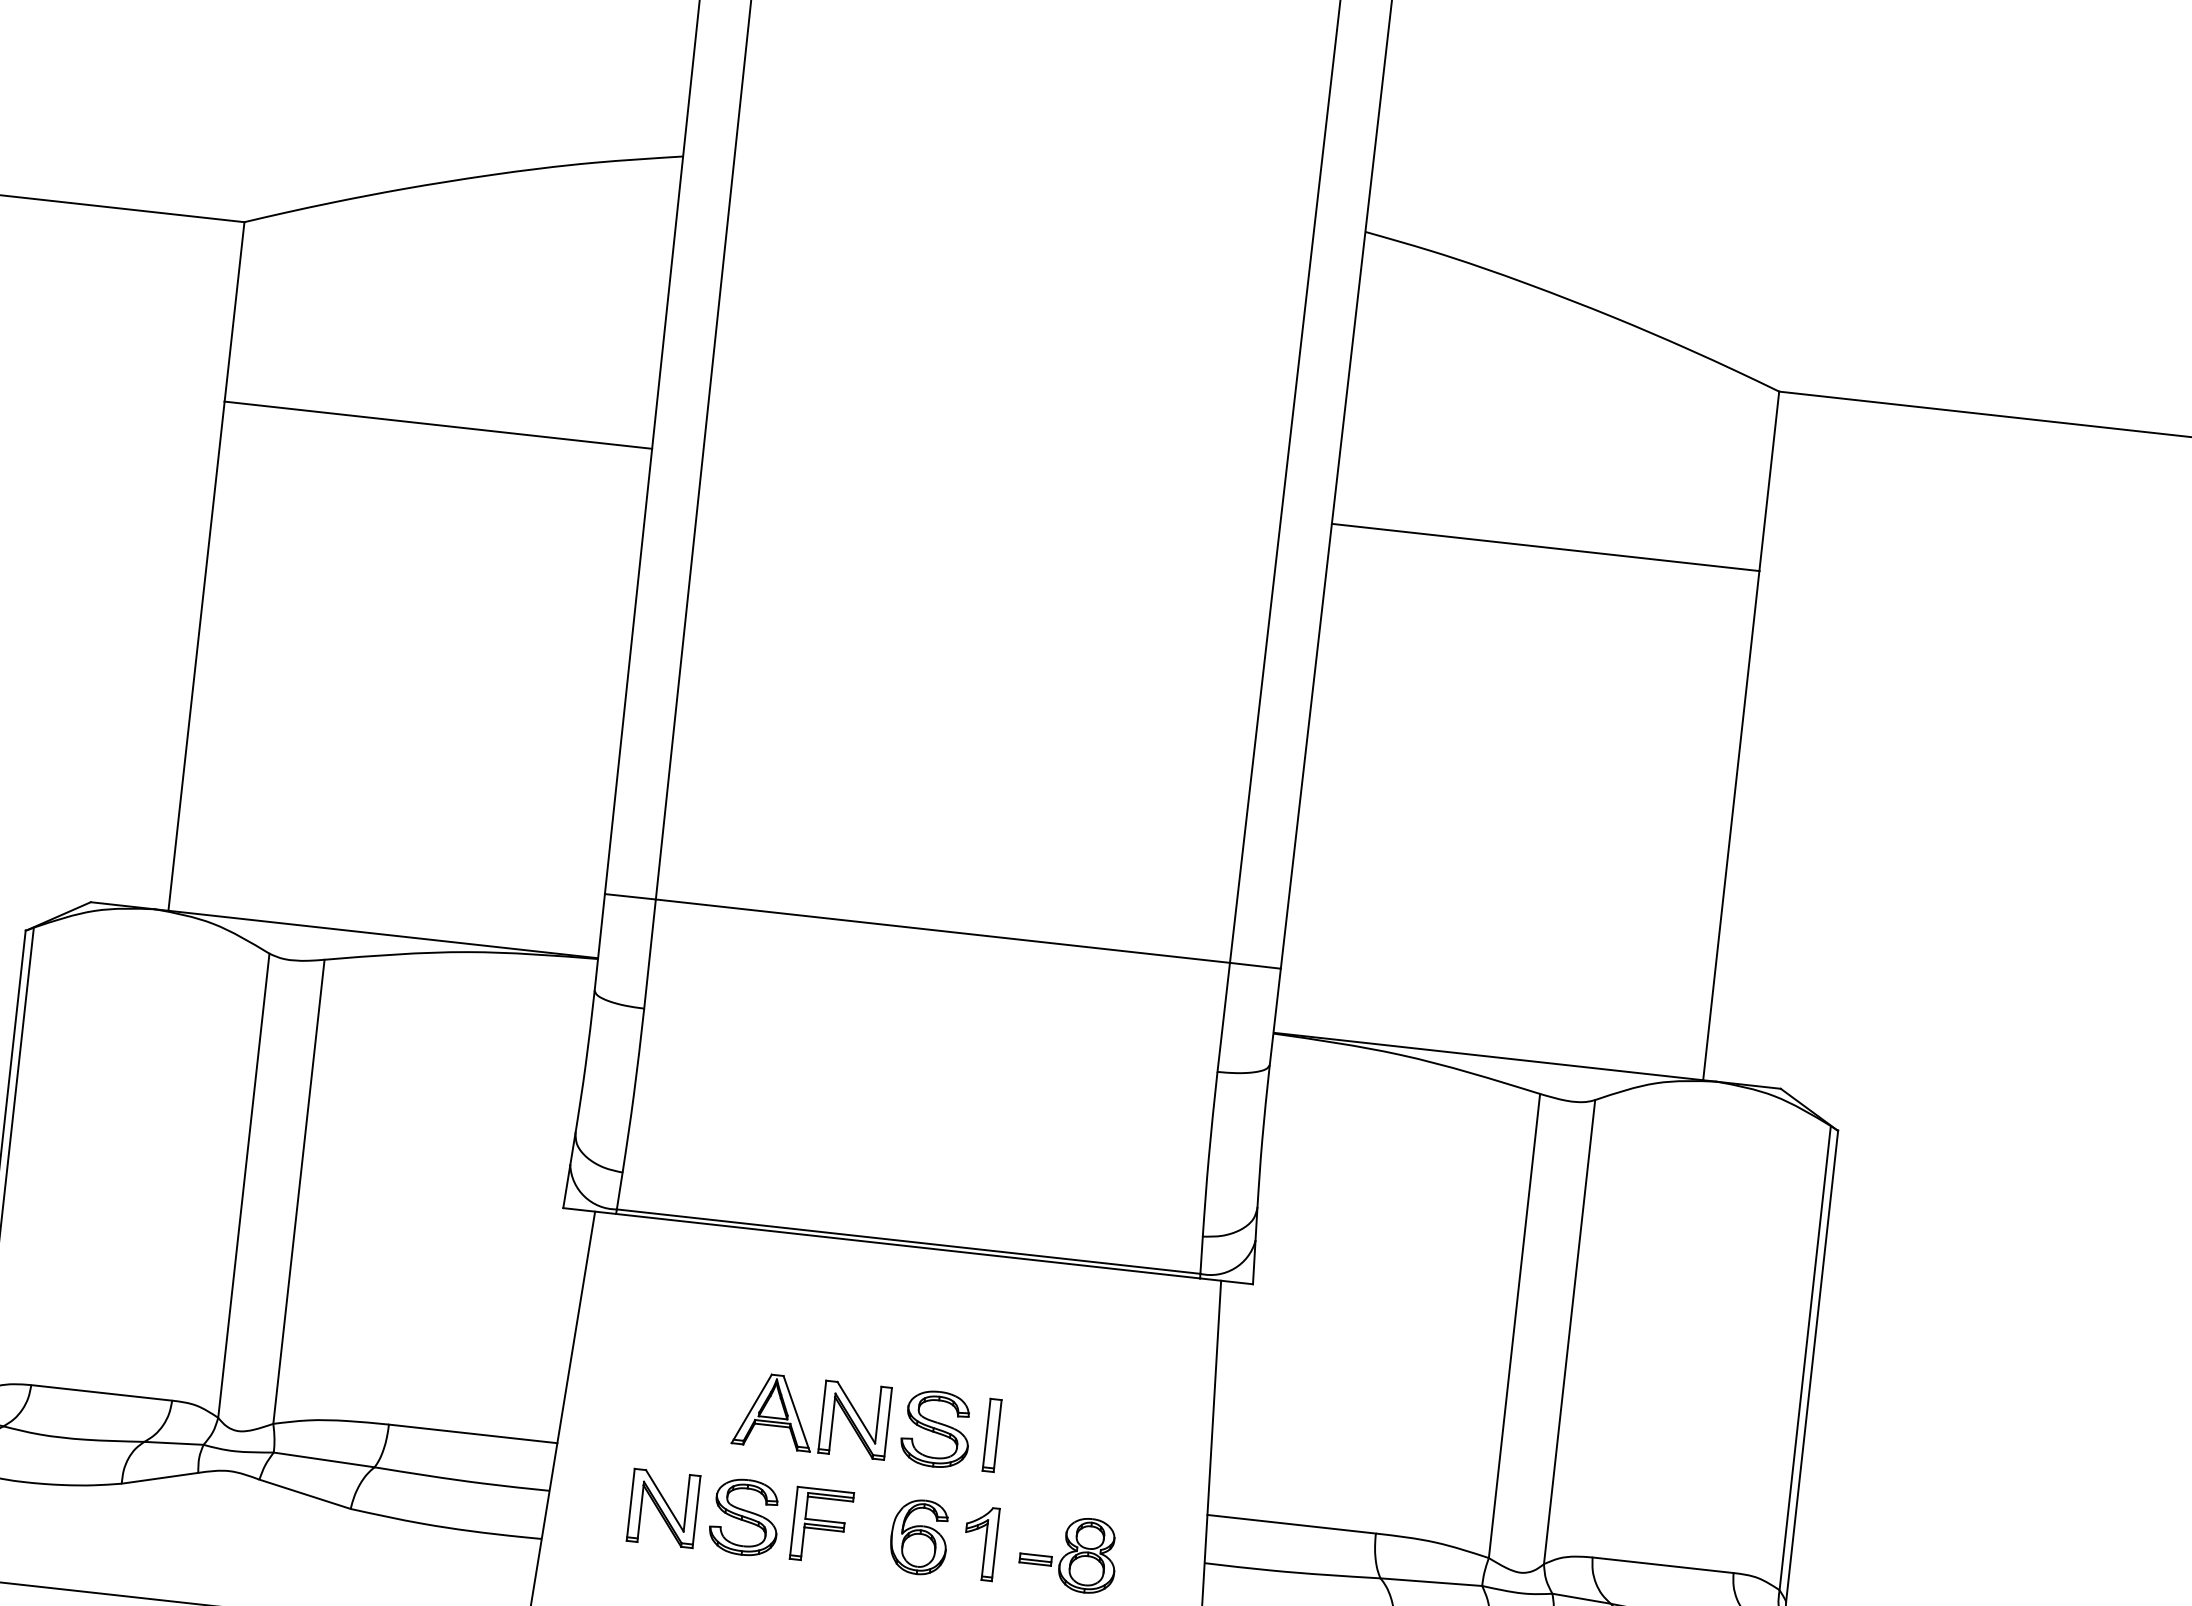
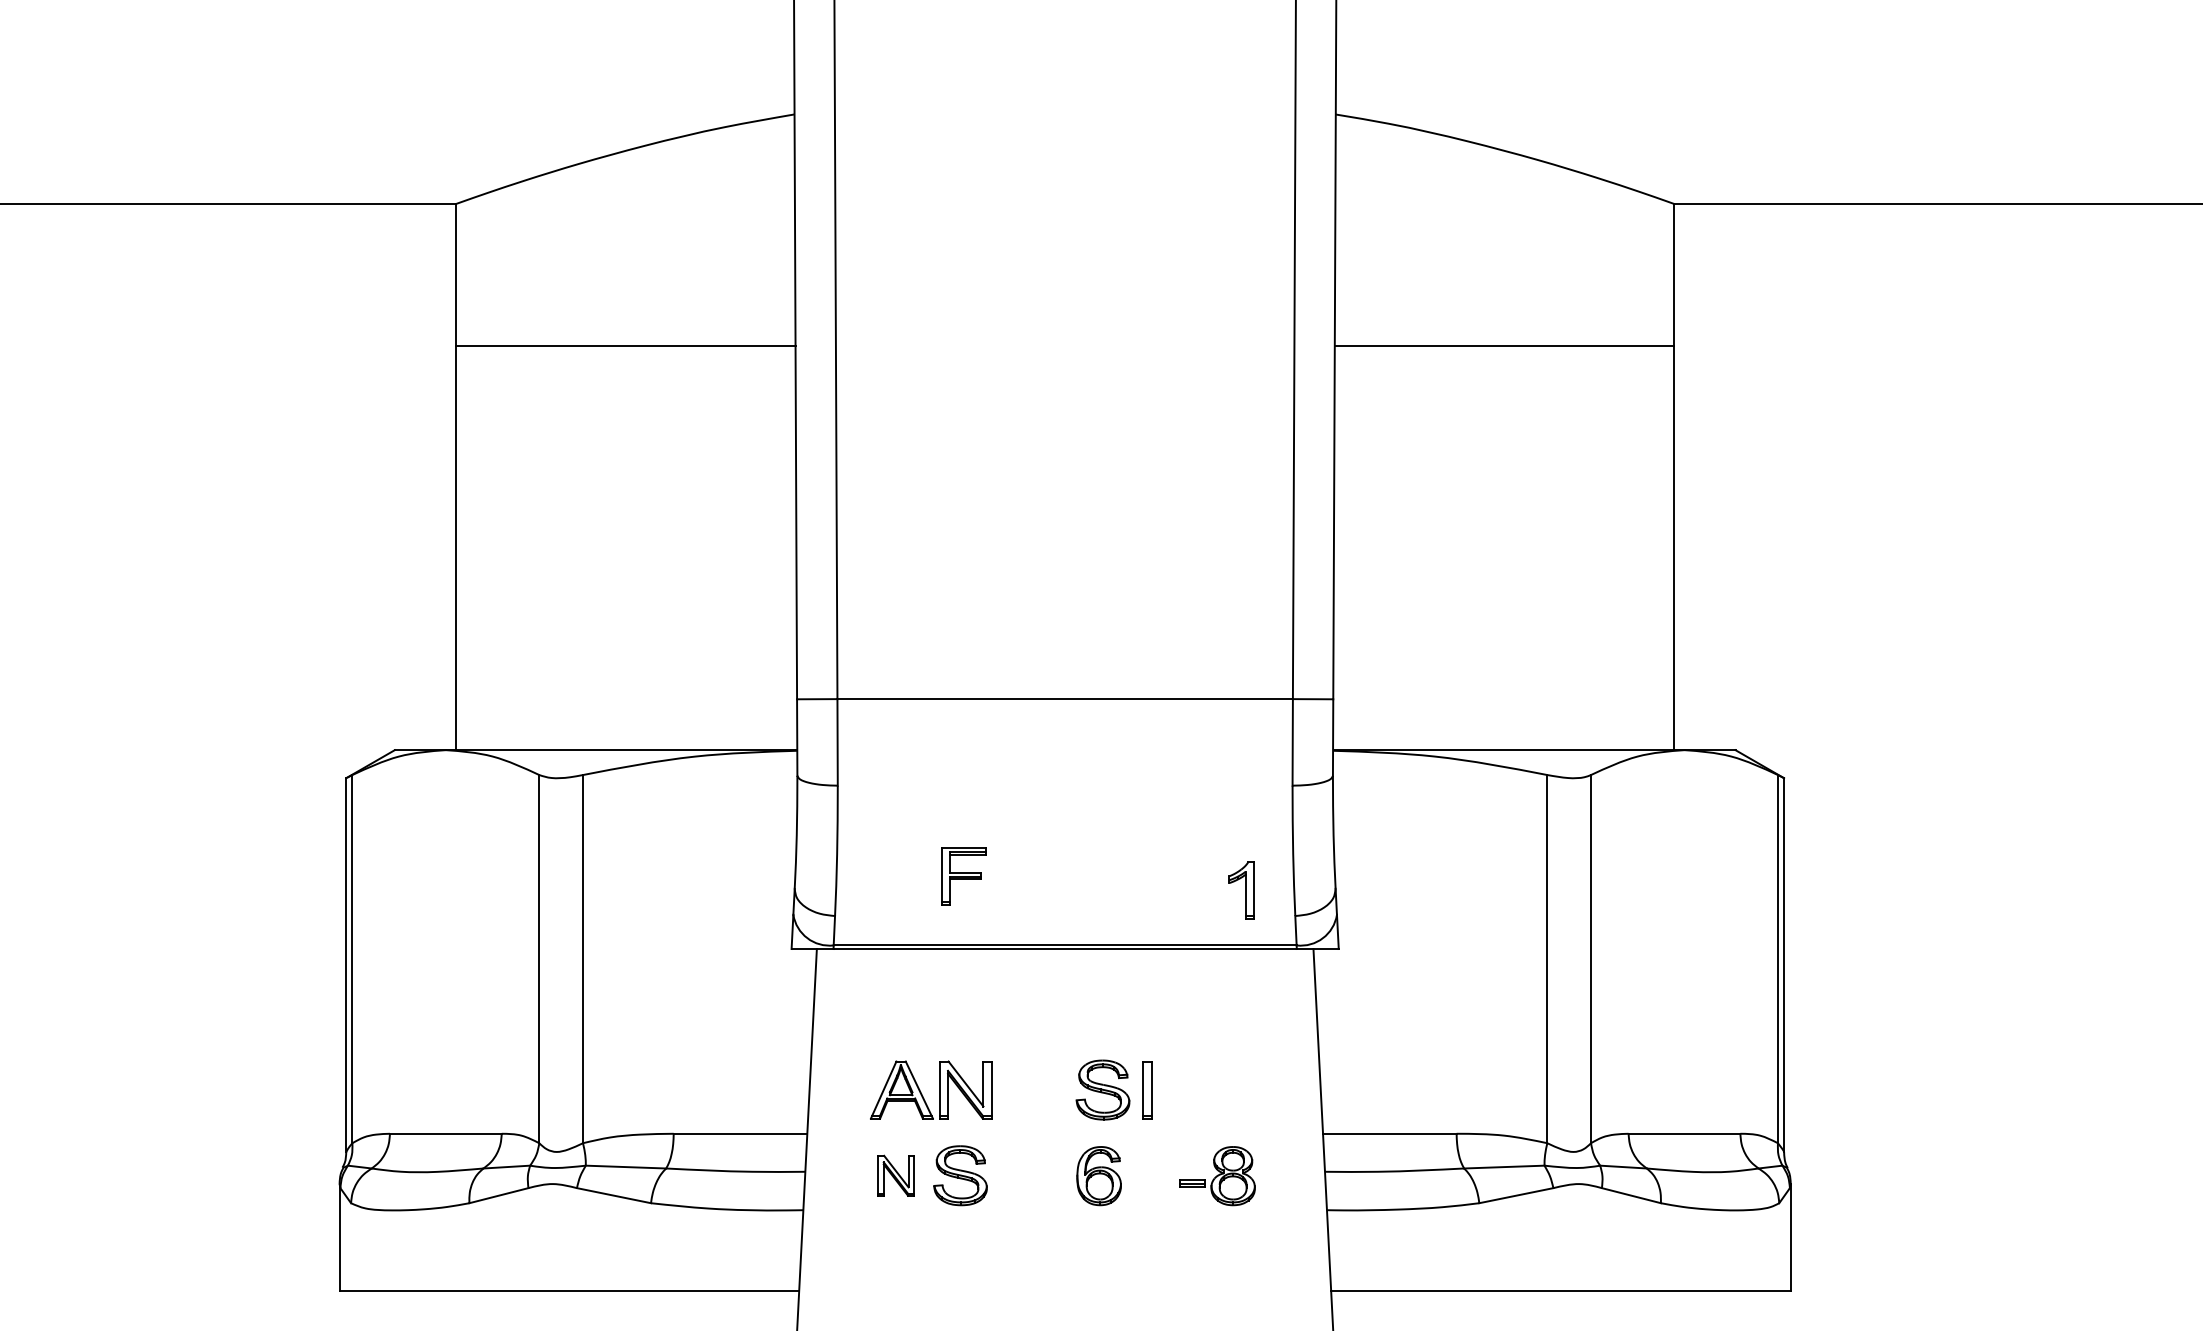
part: (822, 1415) -> (939, 1089), moved
part: (662, 1508) -> (895, 1175), size x0.7
part: (821, 1525) -> (963, 876), moved
part: (980, 1543) -> (1241, 890), moved

